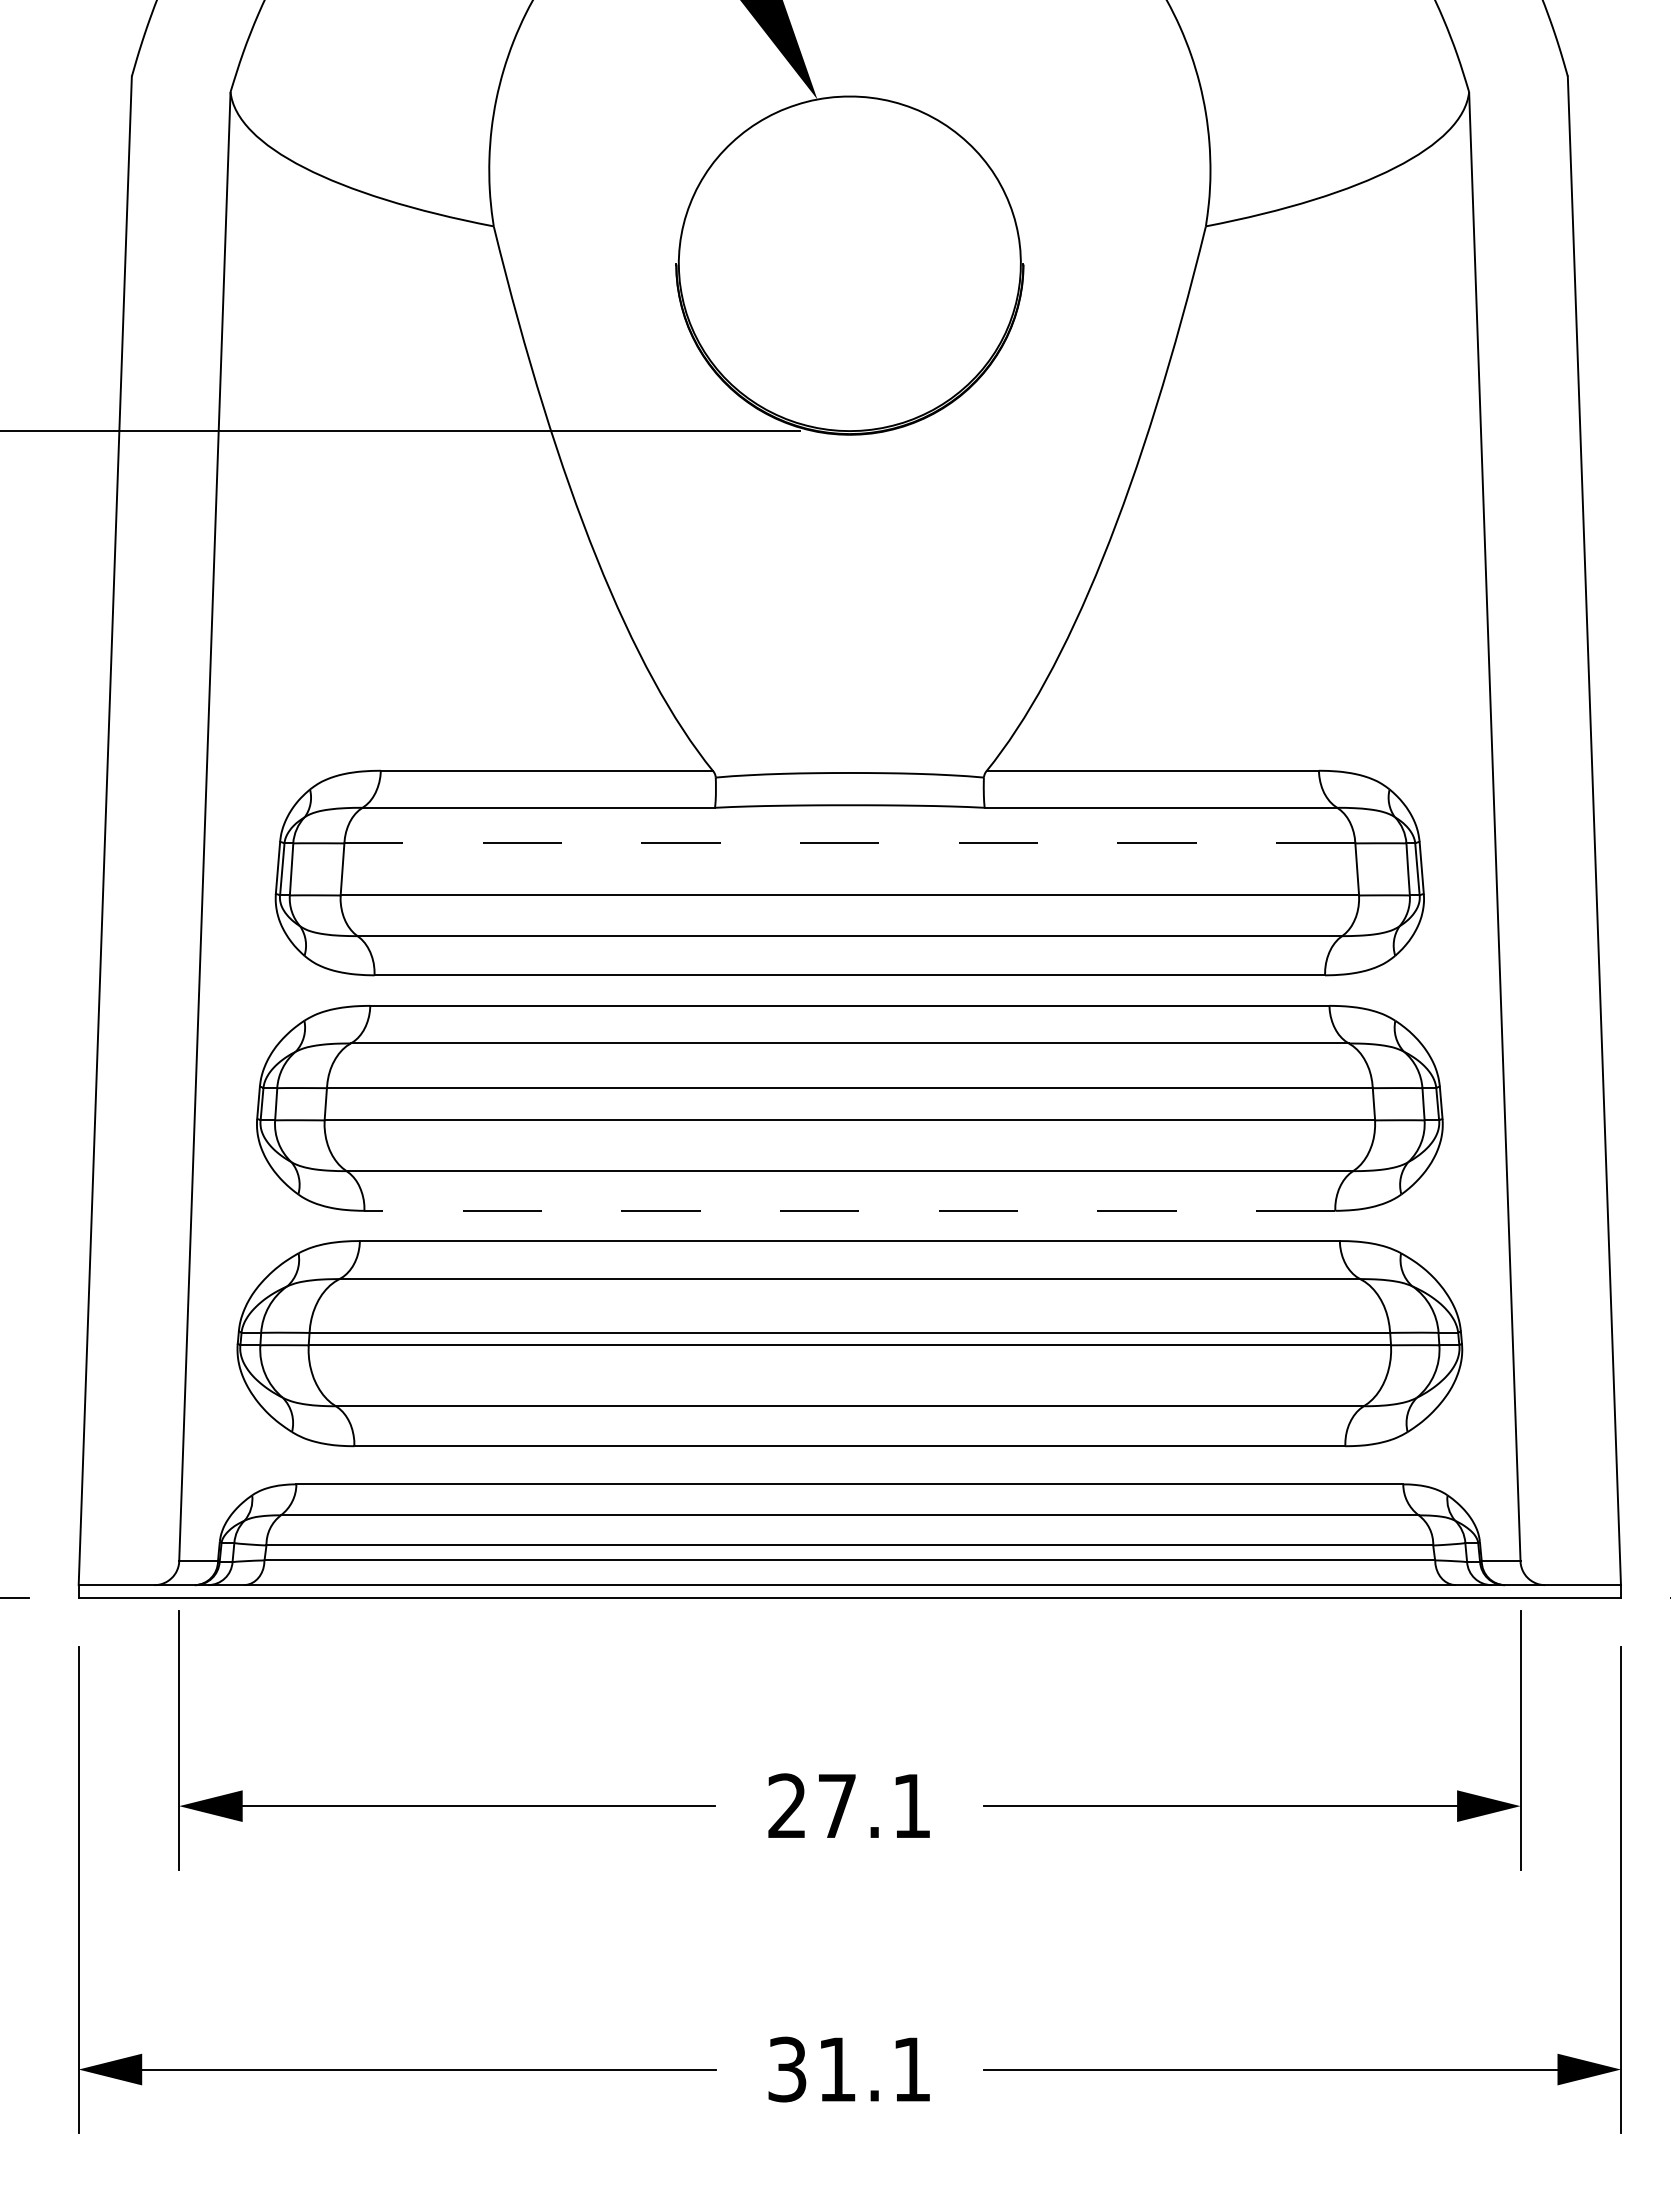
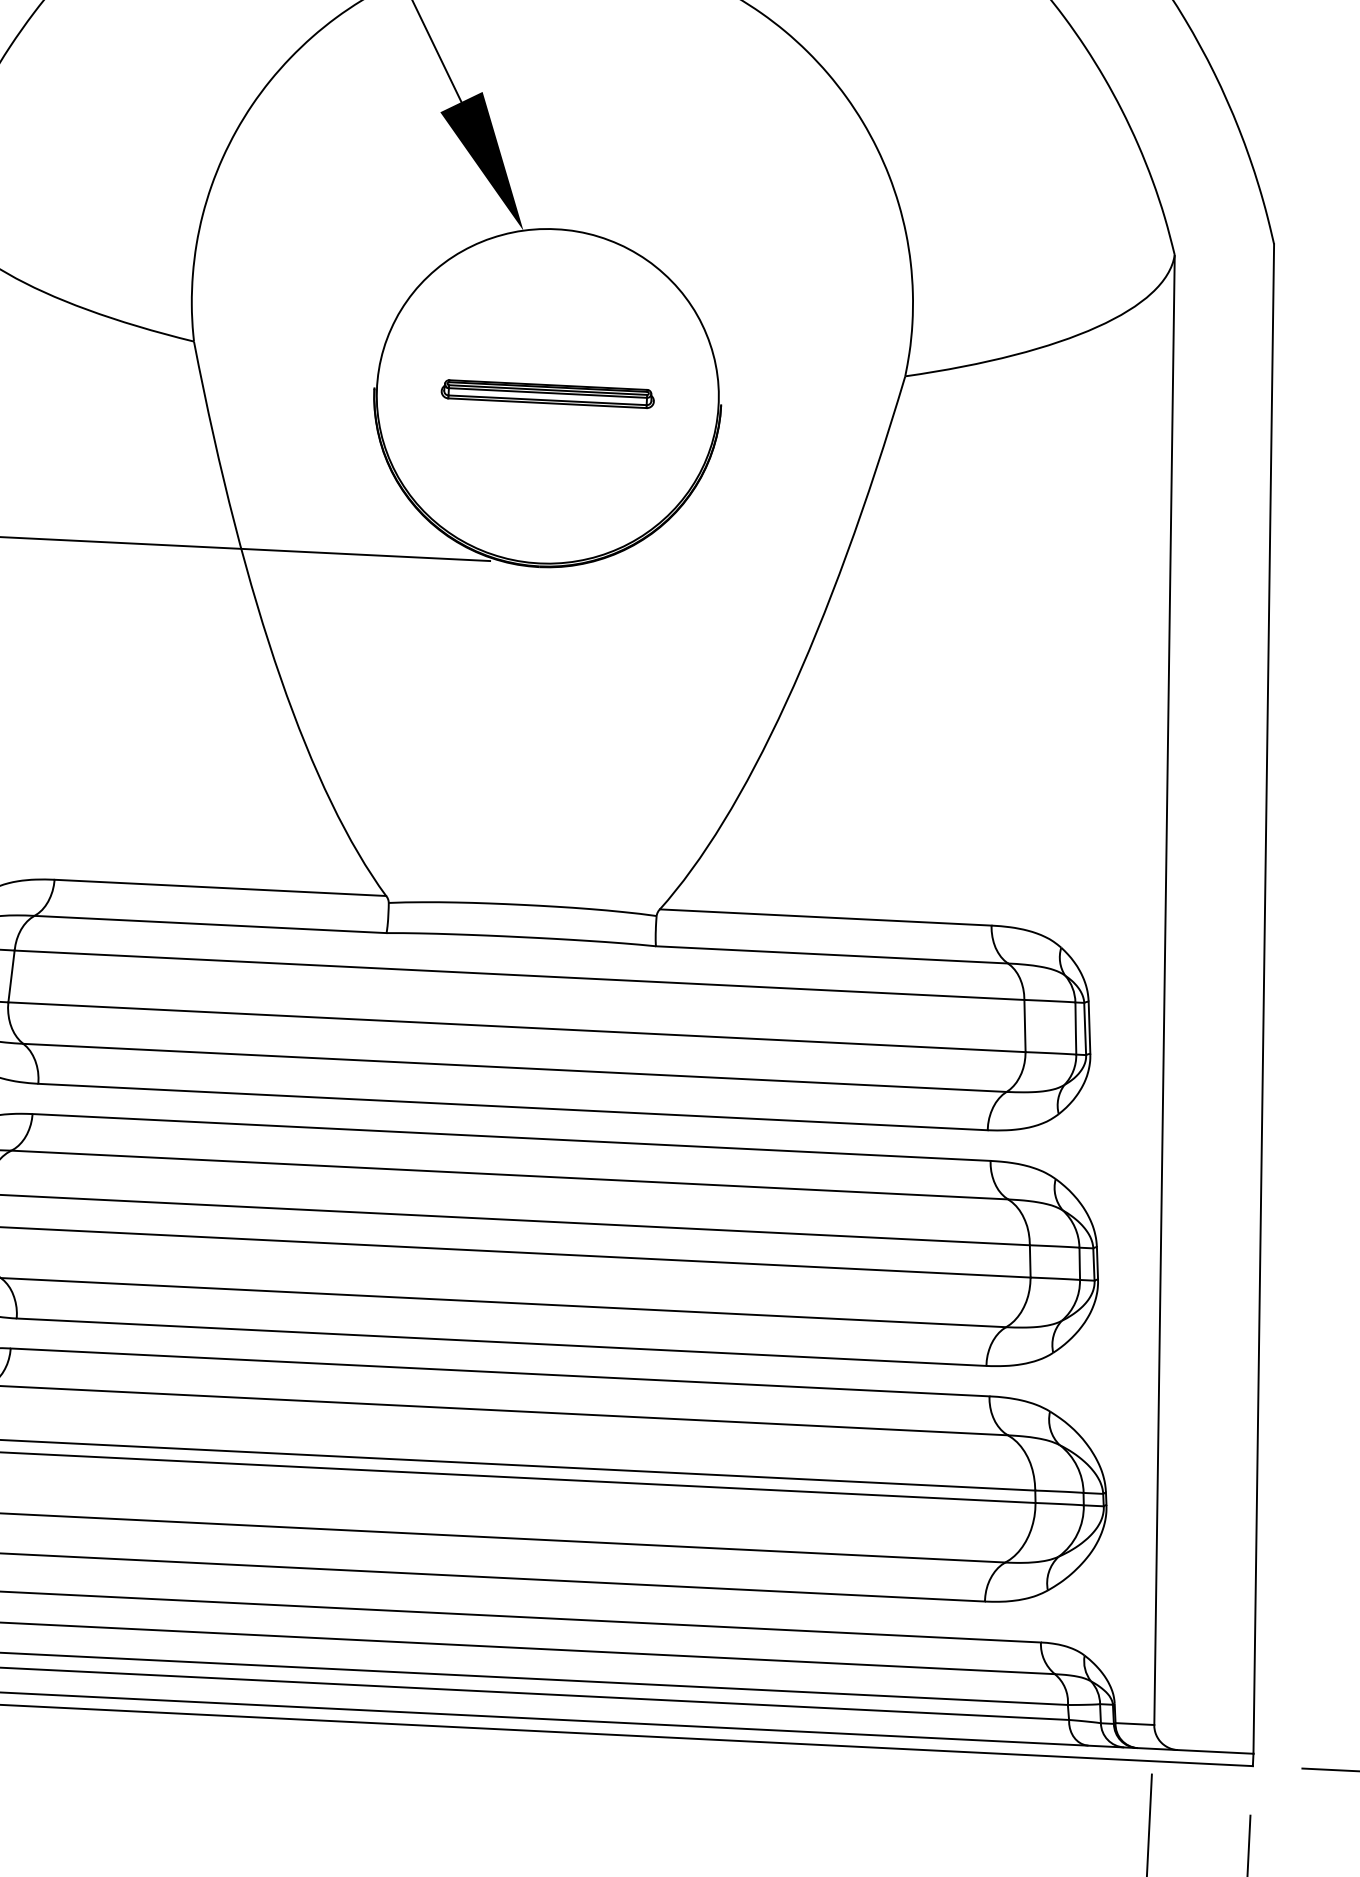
part: (849, 261) -> (547, 394), added
line: (849, 843) -> (519, 975), dashed -> solid
line: (849, 1210) -> (501, 1341), dashed -> solid

